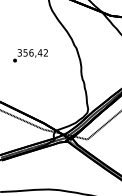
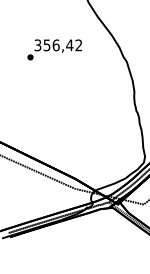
text: (30, 55) -> (54, 49), moved

